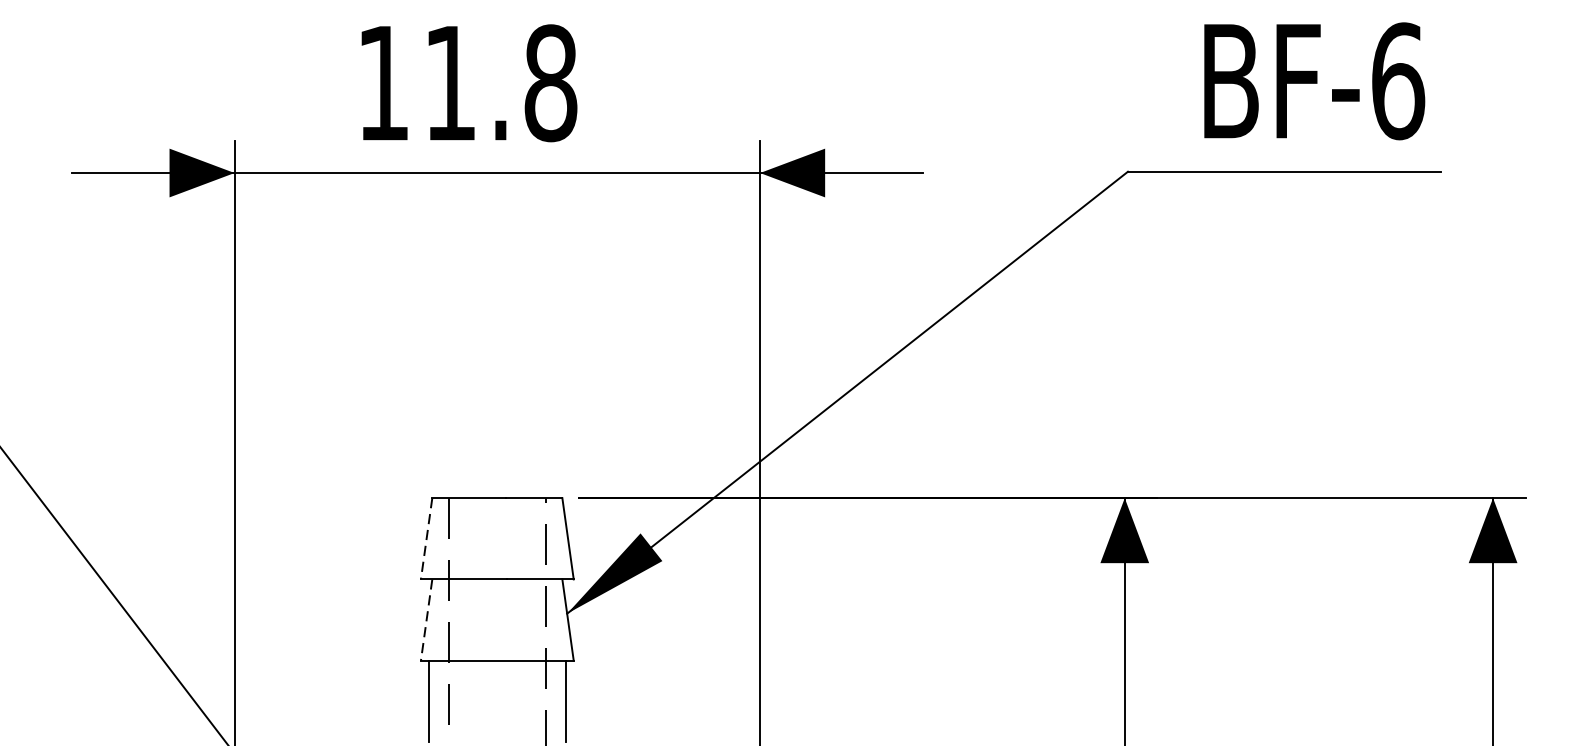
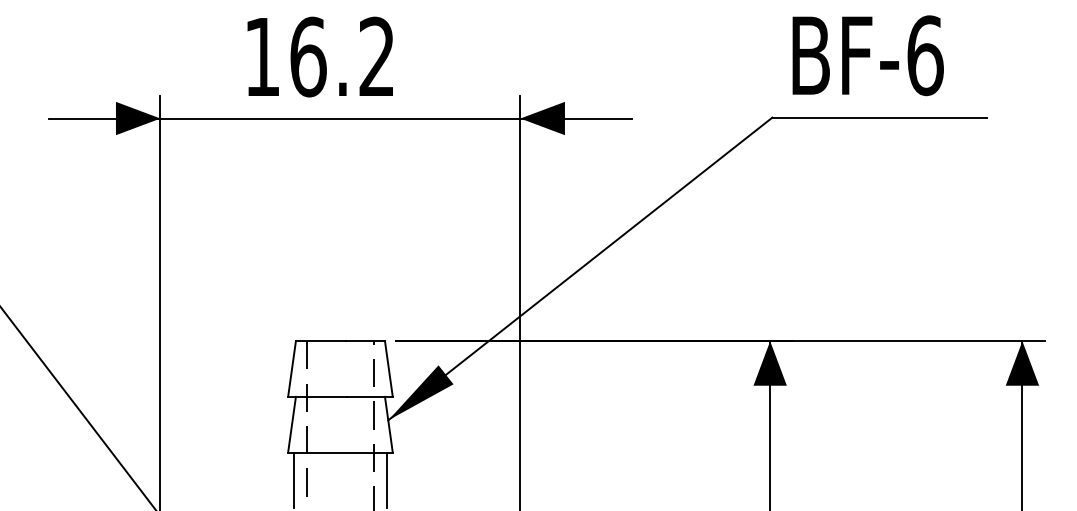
text: (1313, 80) -> (867, 55), moved
text: (500, 82) -> (342, 56), 11.8 -> 16.2
line: (425, 539) -> (291, 369), dashed -> solid
line: (425, 621) -> (291, 425), dashed -> solid

